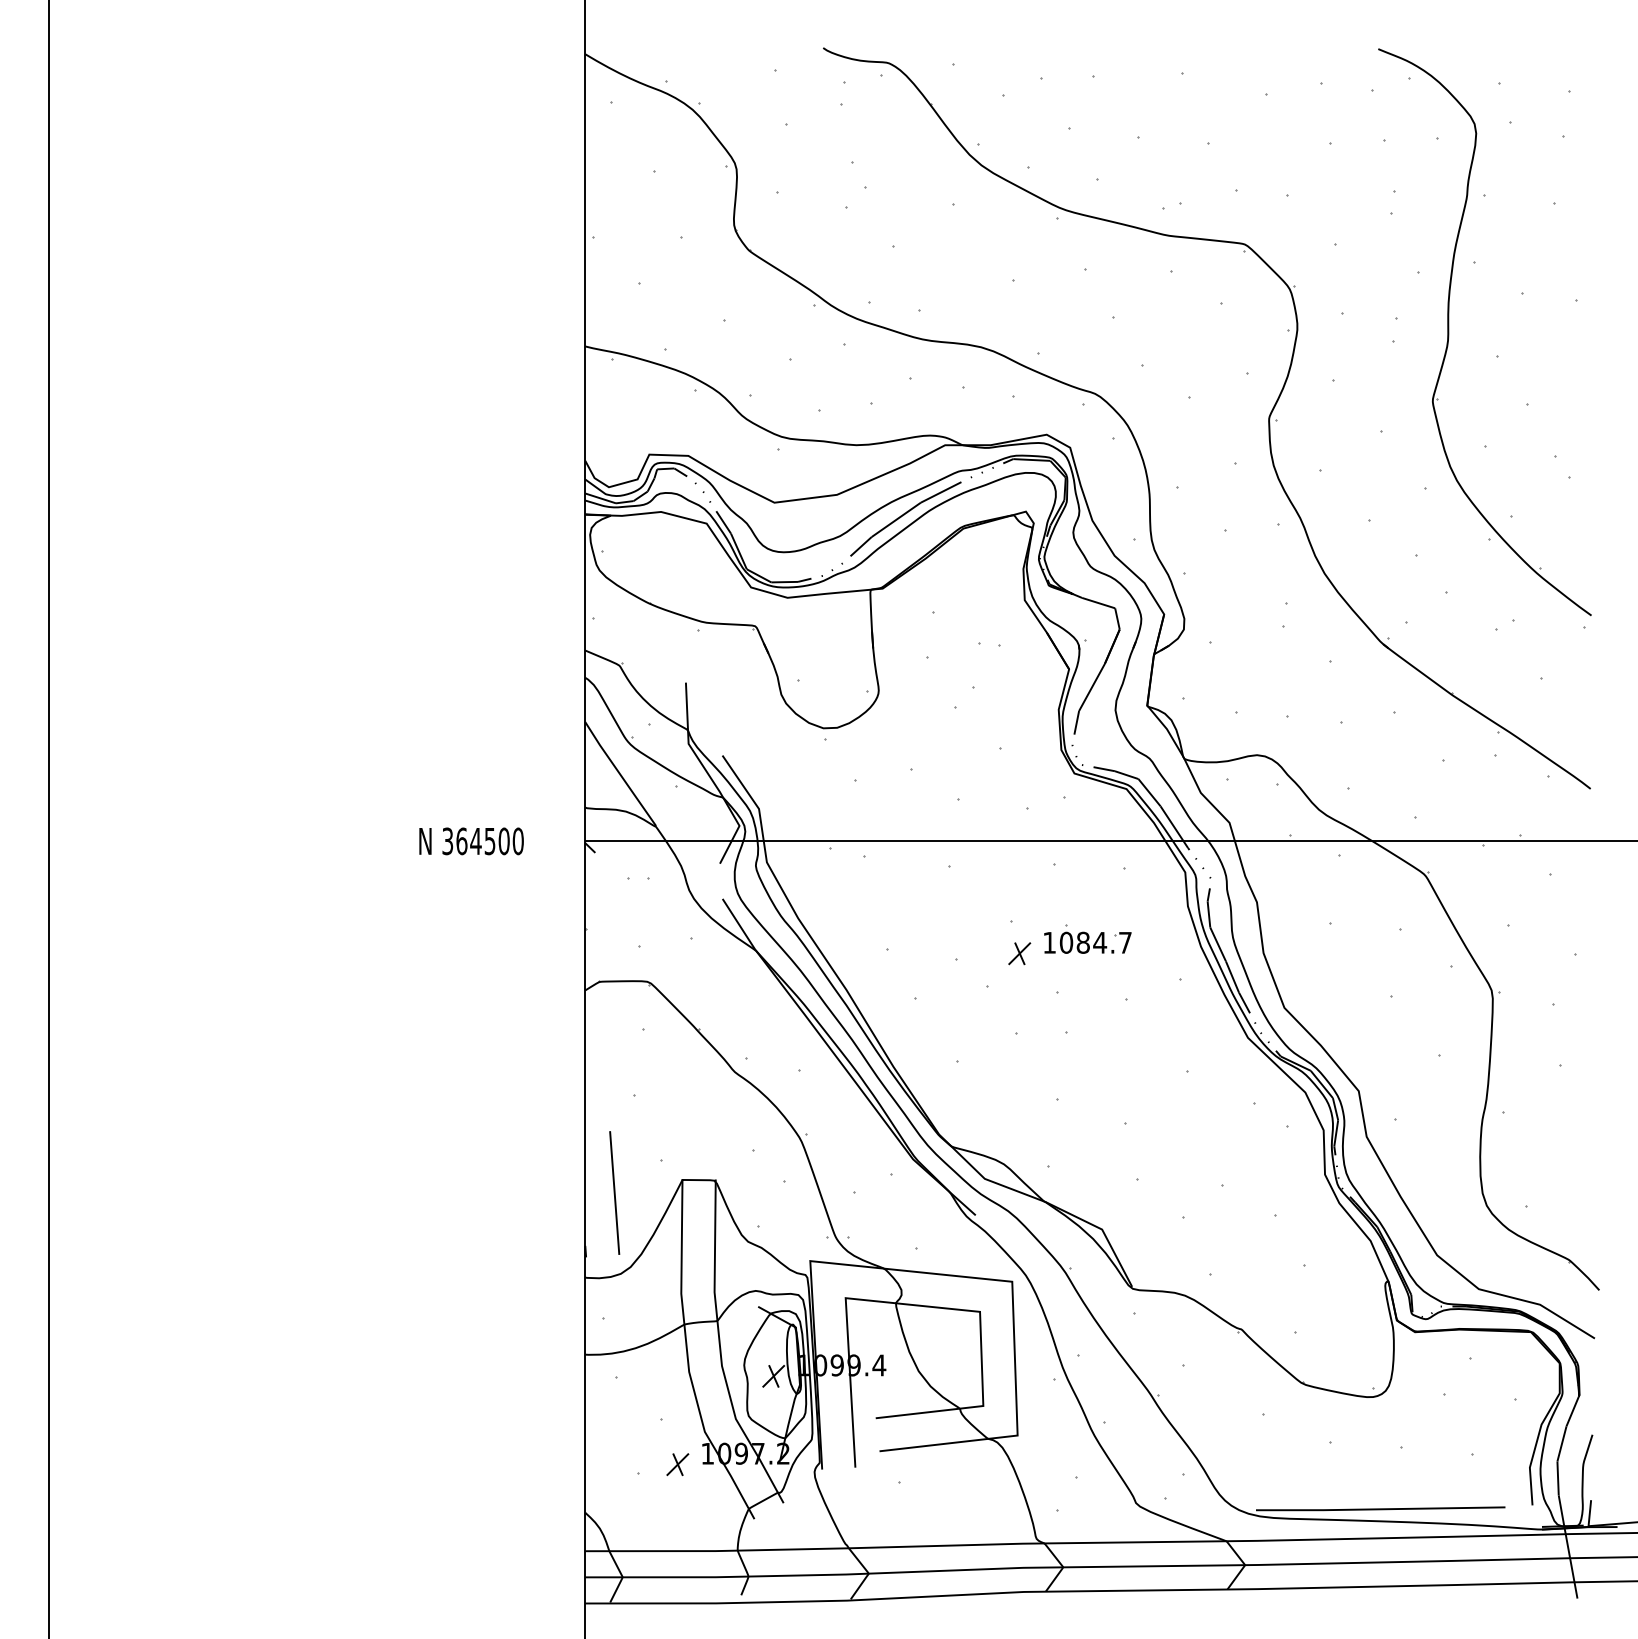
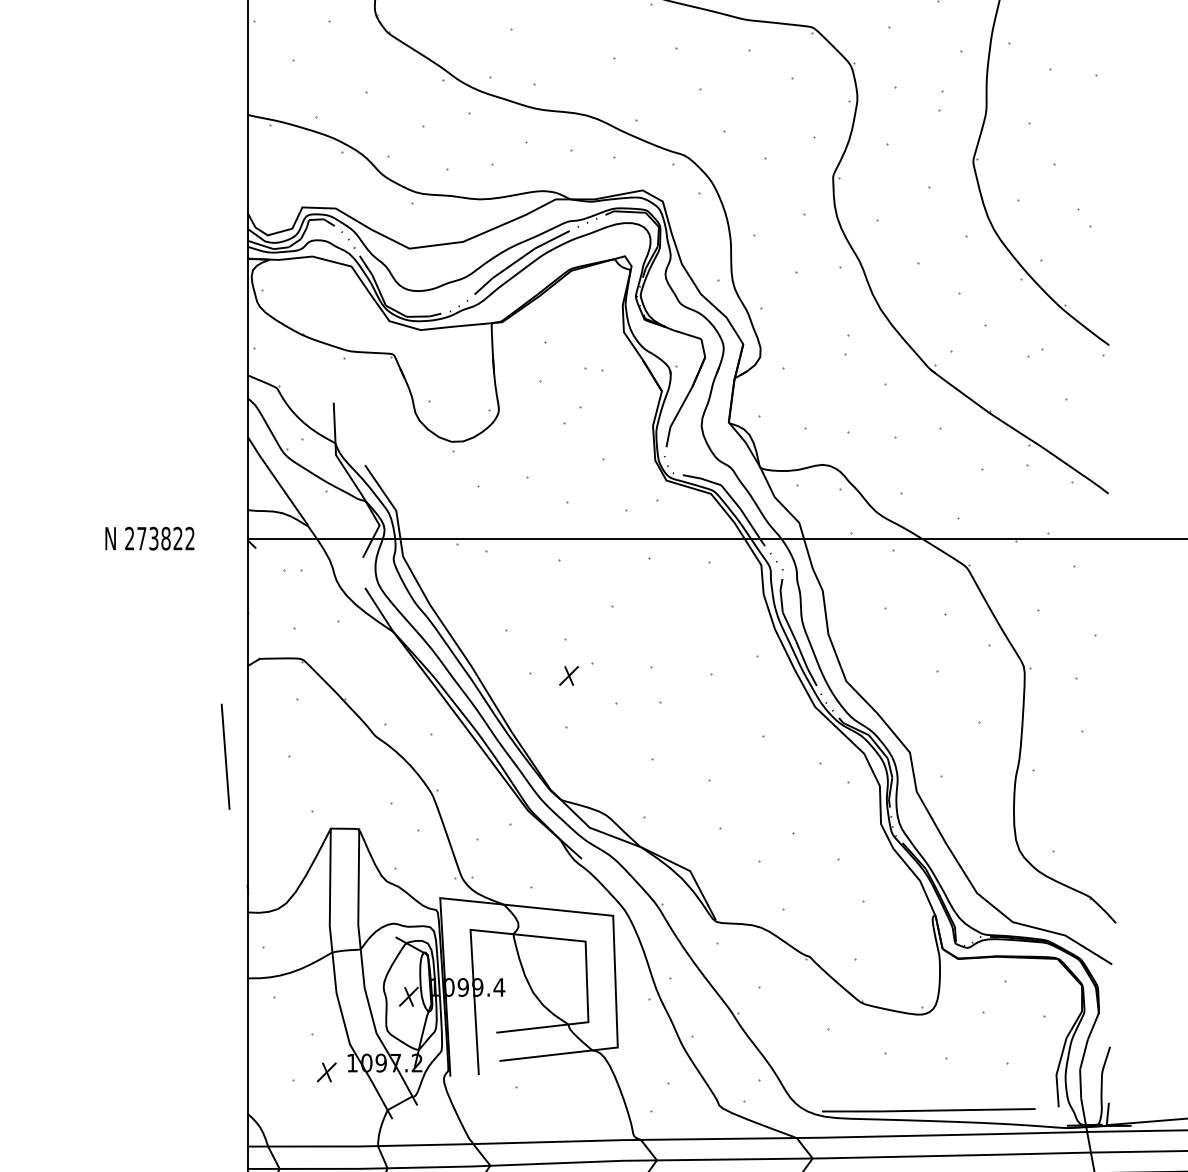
text: (482, 841) -> (159, 538), 364500 -> 273822
part: (1087, 938) -> (677, 621), removed
part: (1019, 953) -> (568, 675), moved
line: (614, 1192) -> (225, 756), moved

